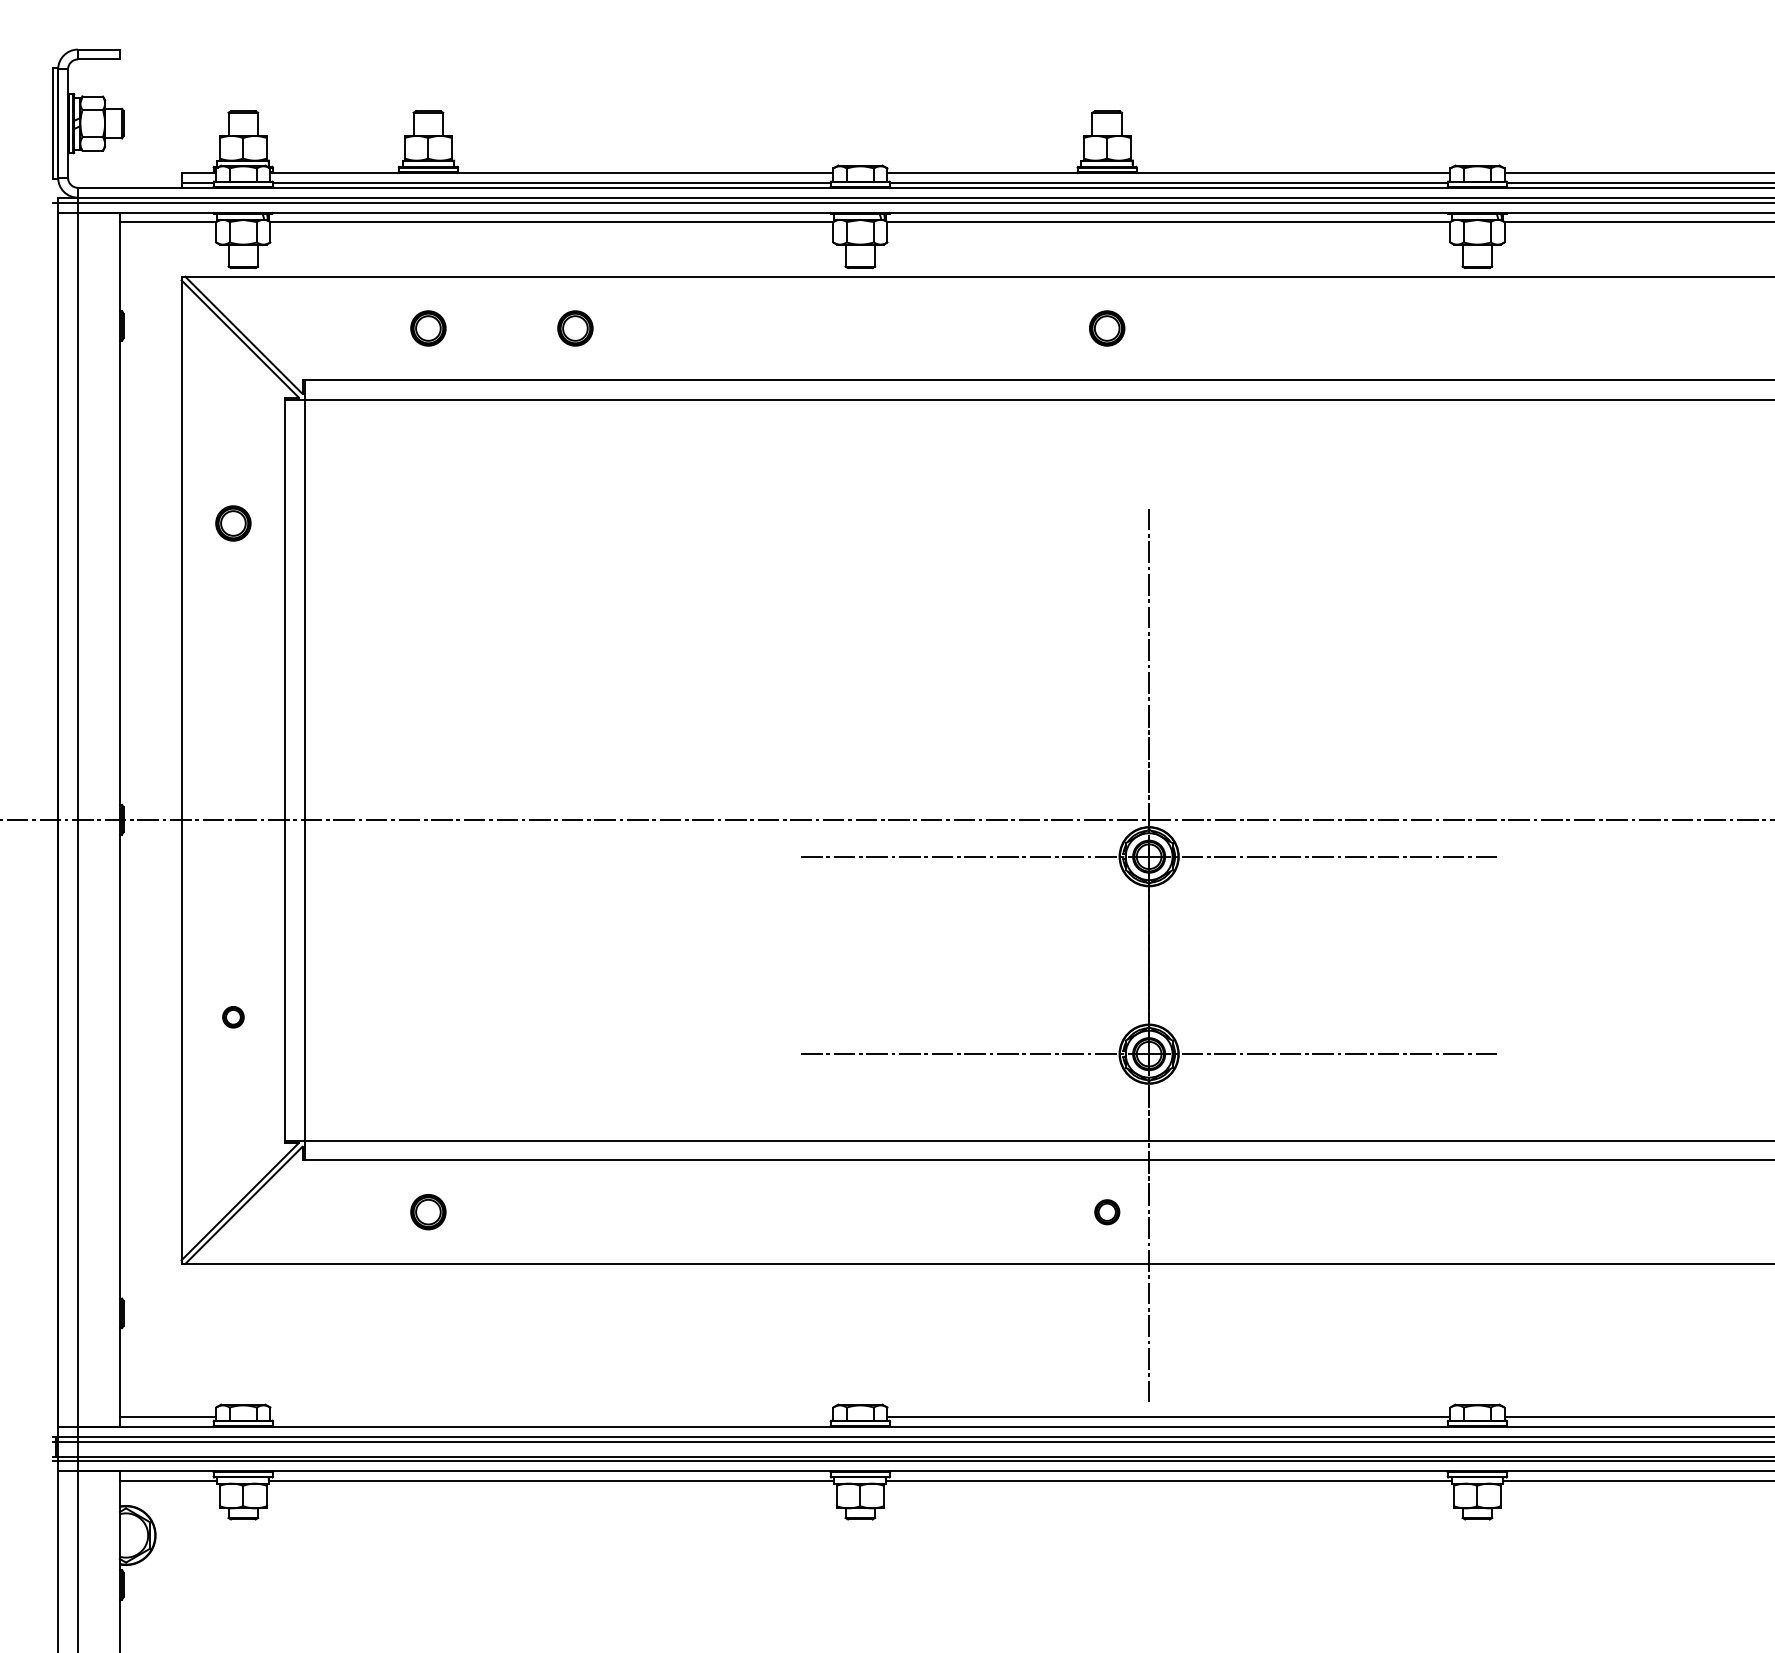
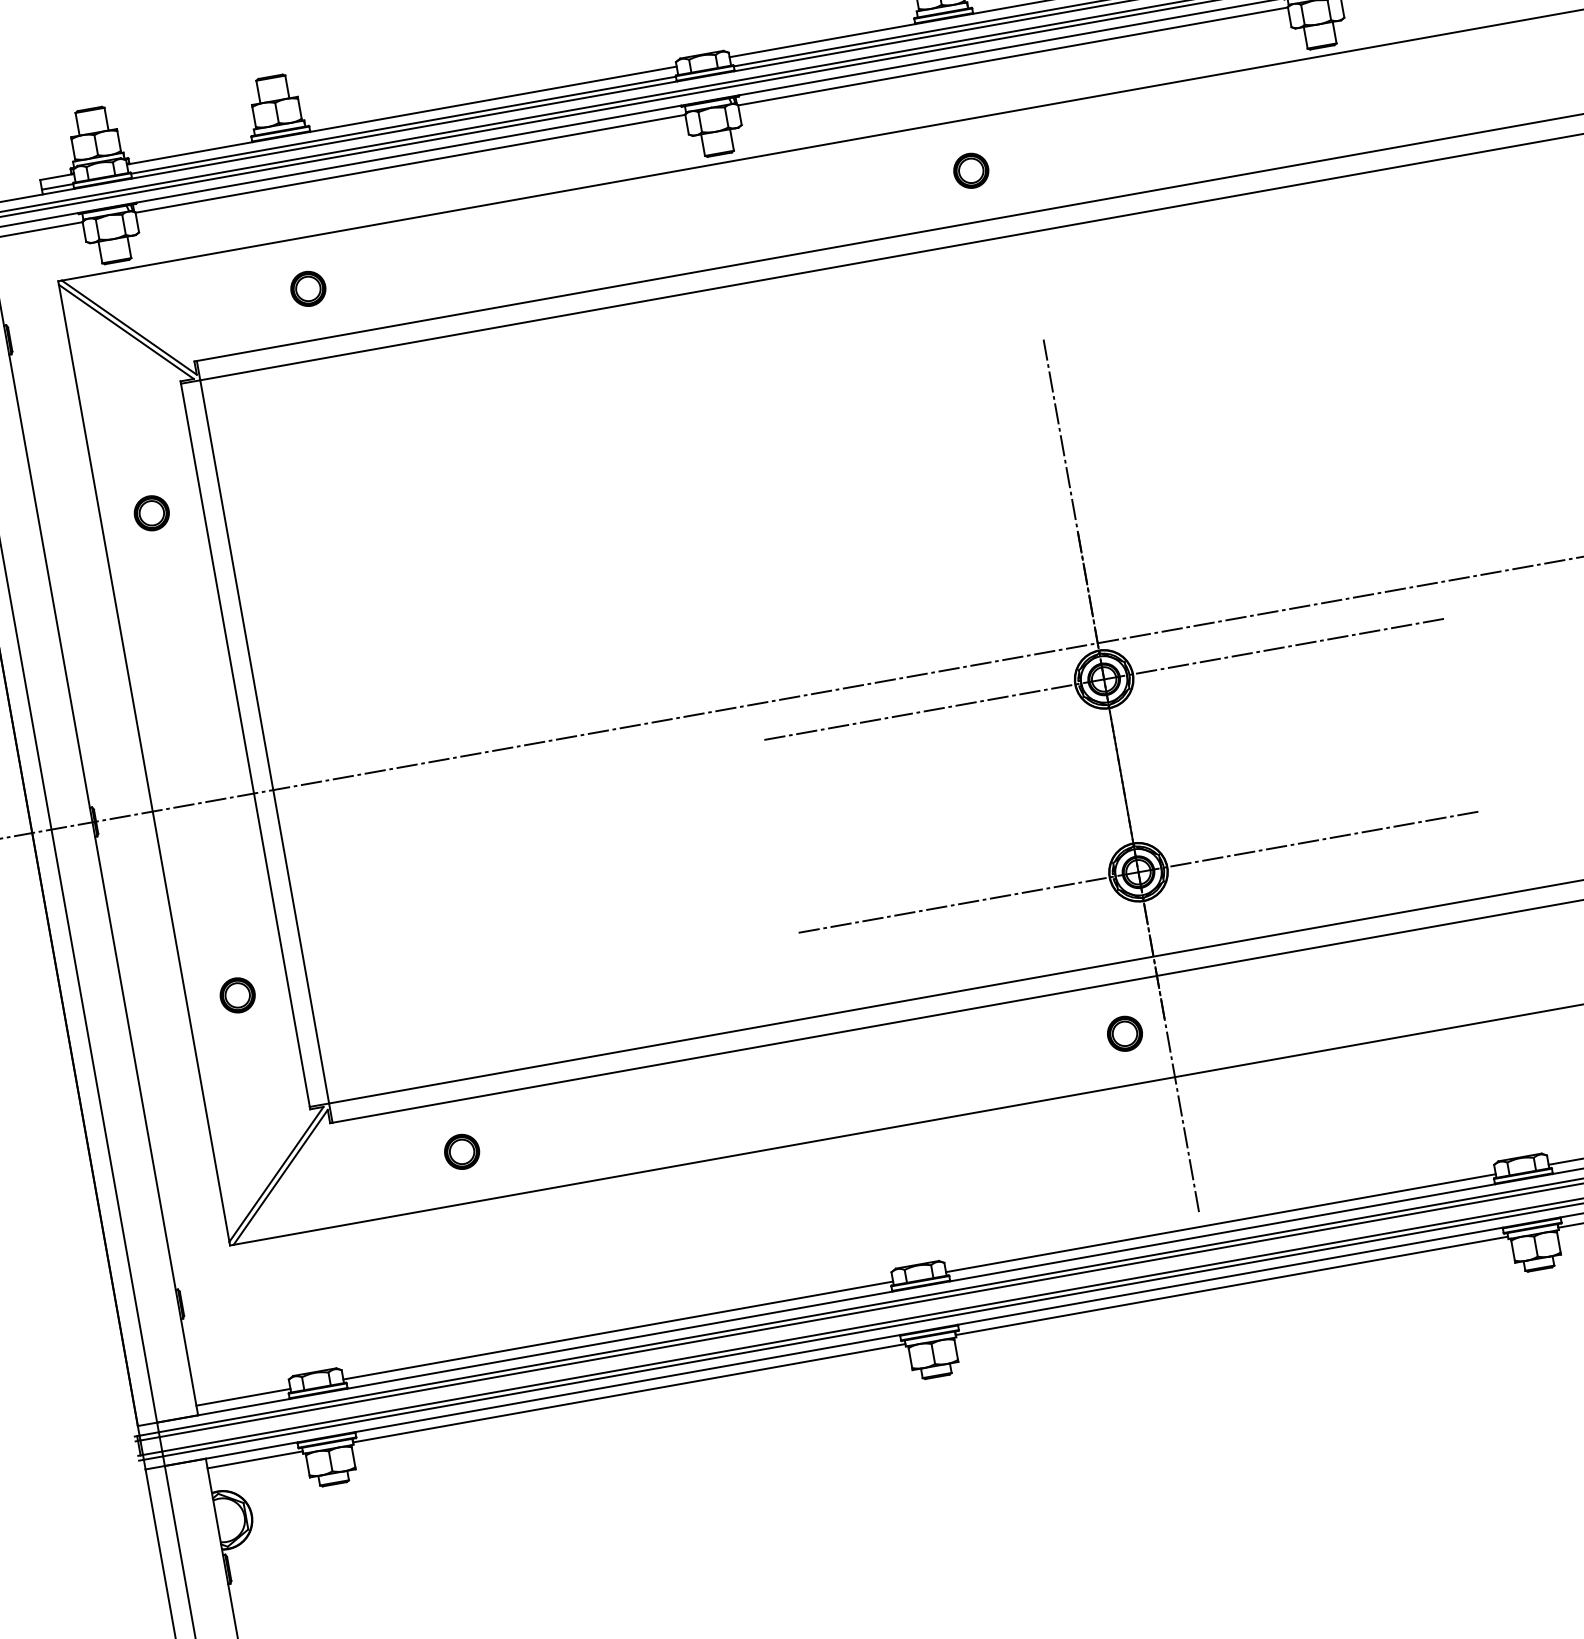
part: (575, 328) -> (452, 263), removed
part: (233, 1017) -> (237, 995), size x1.67
part: (1107, 1212) -> (1125, 1034), size x1.43
line: (551, 1417) -> (618, 1331), added

